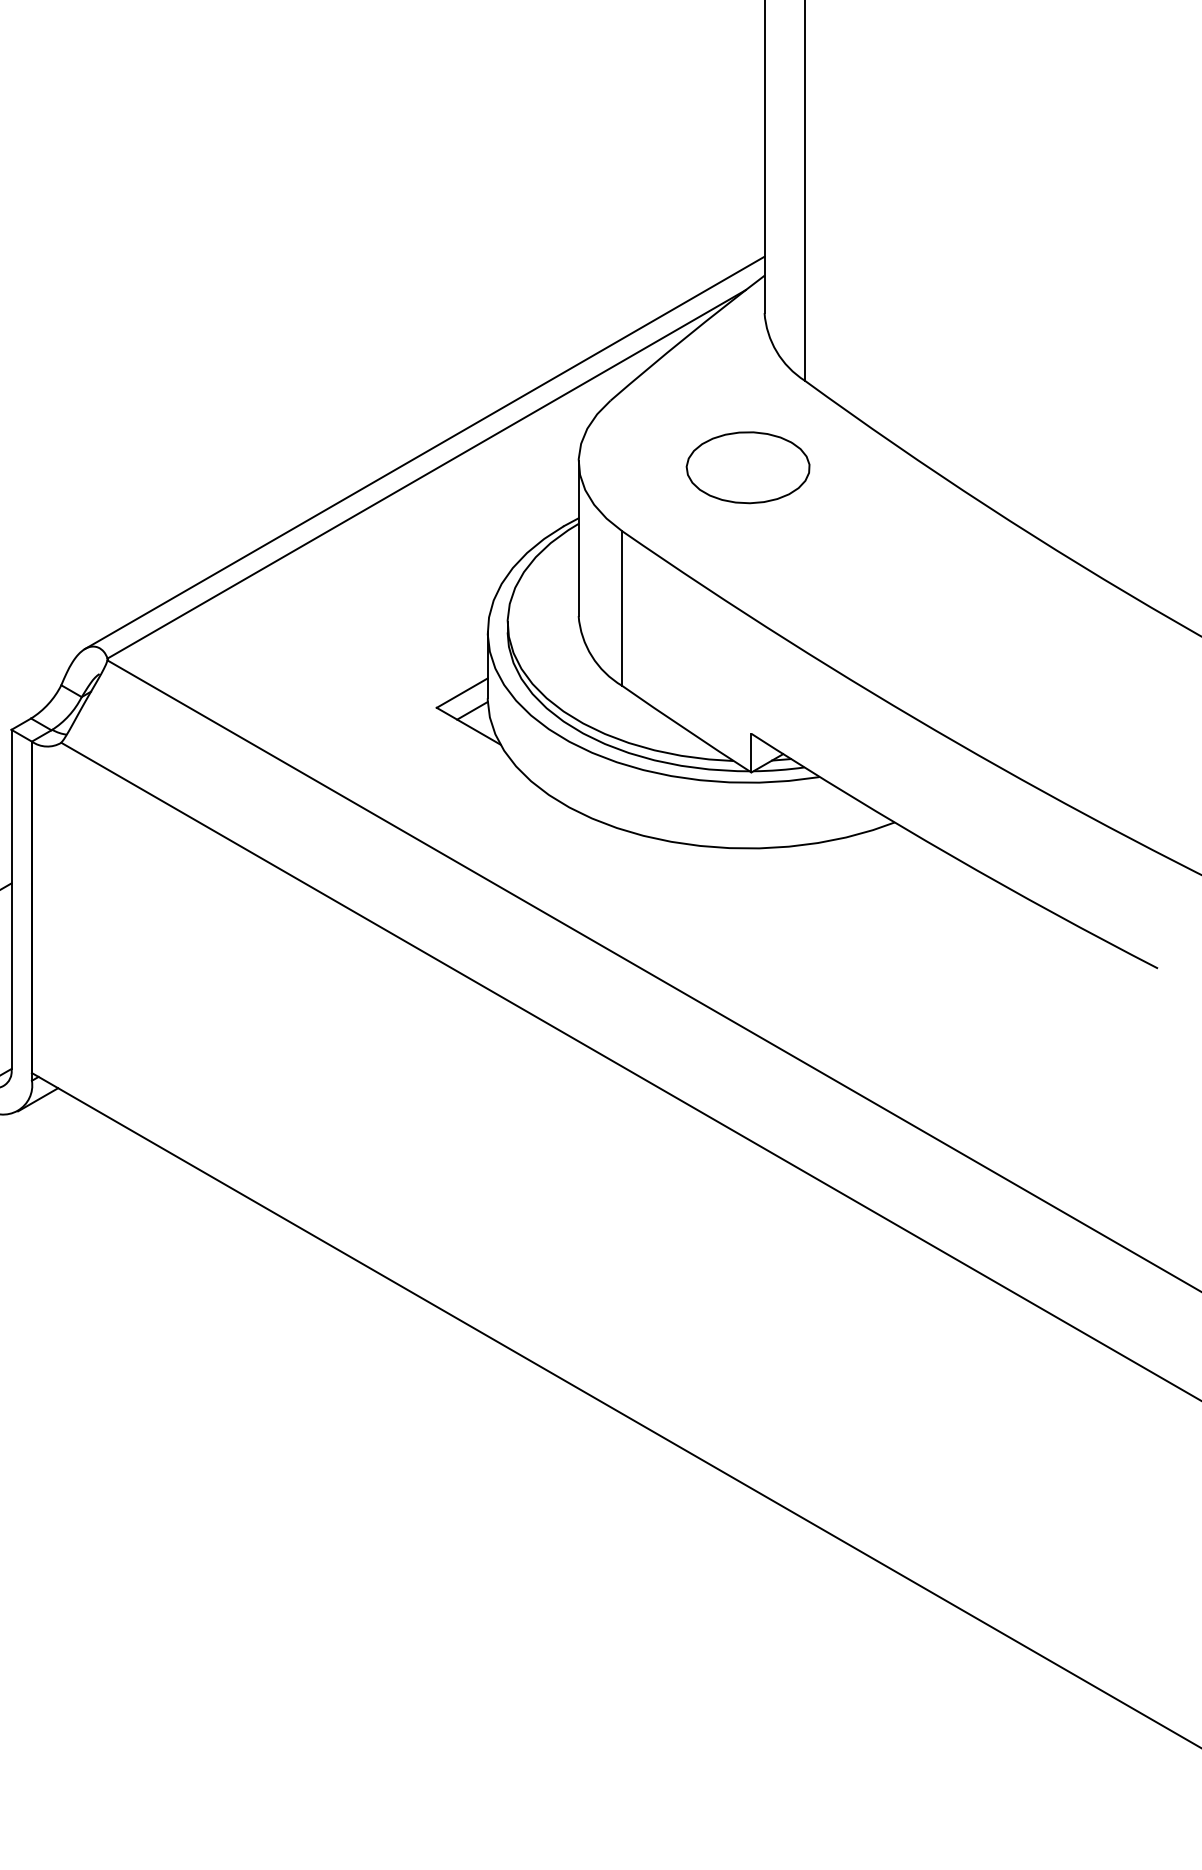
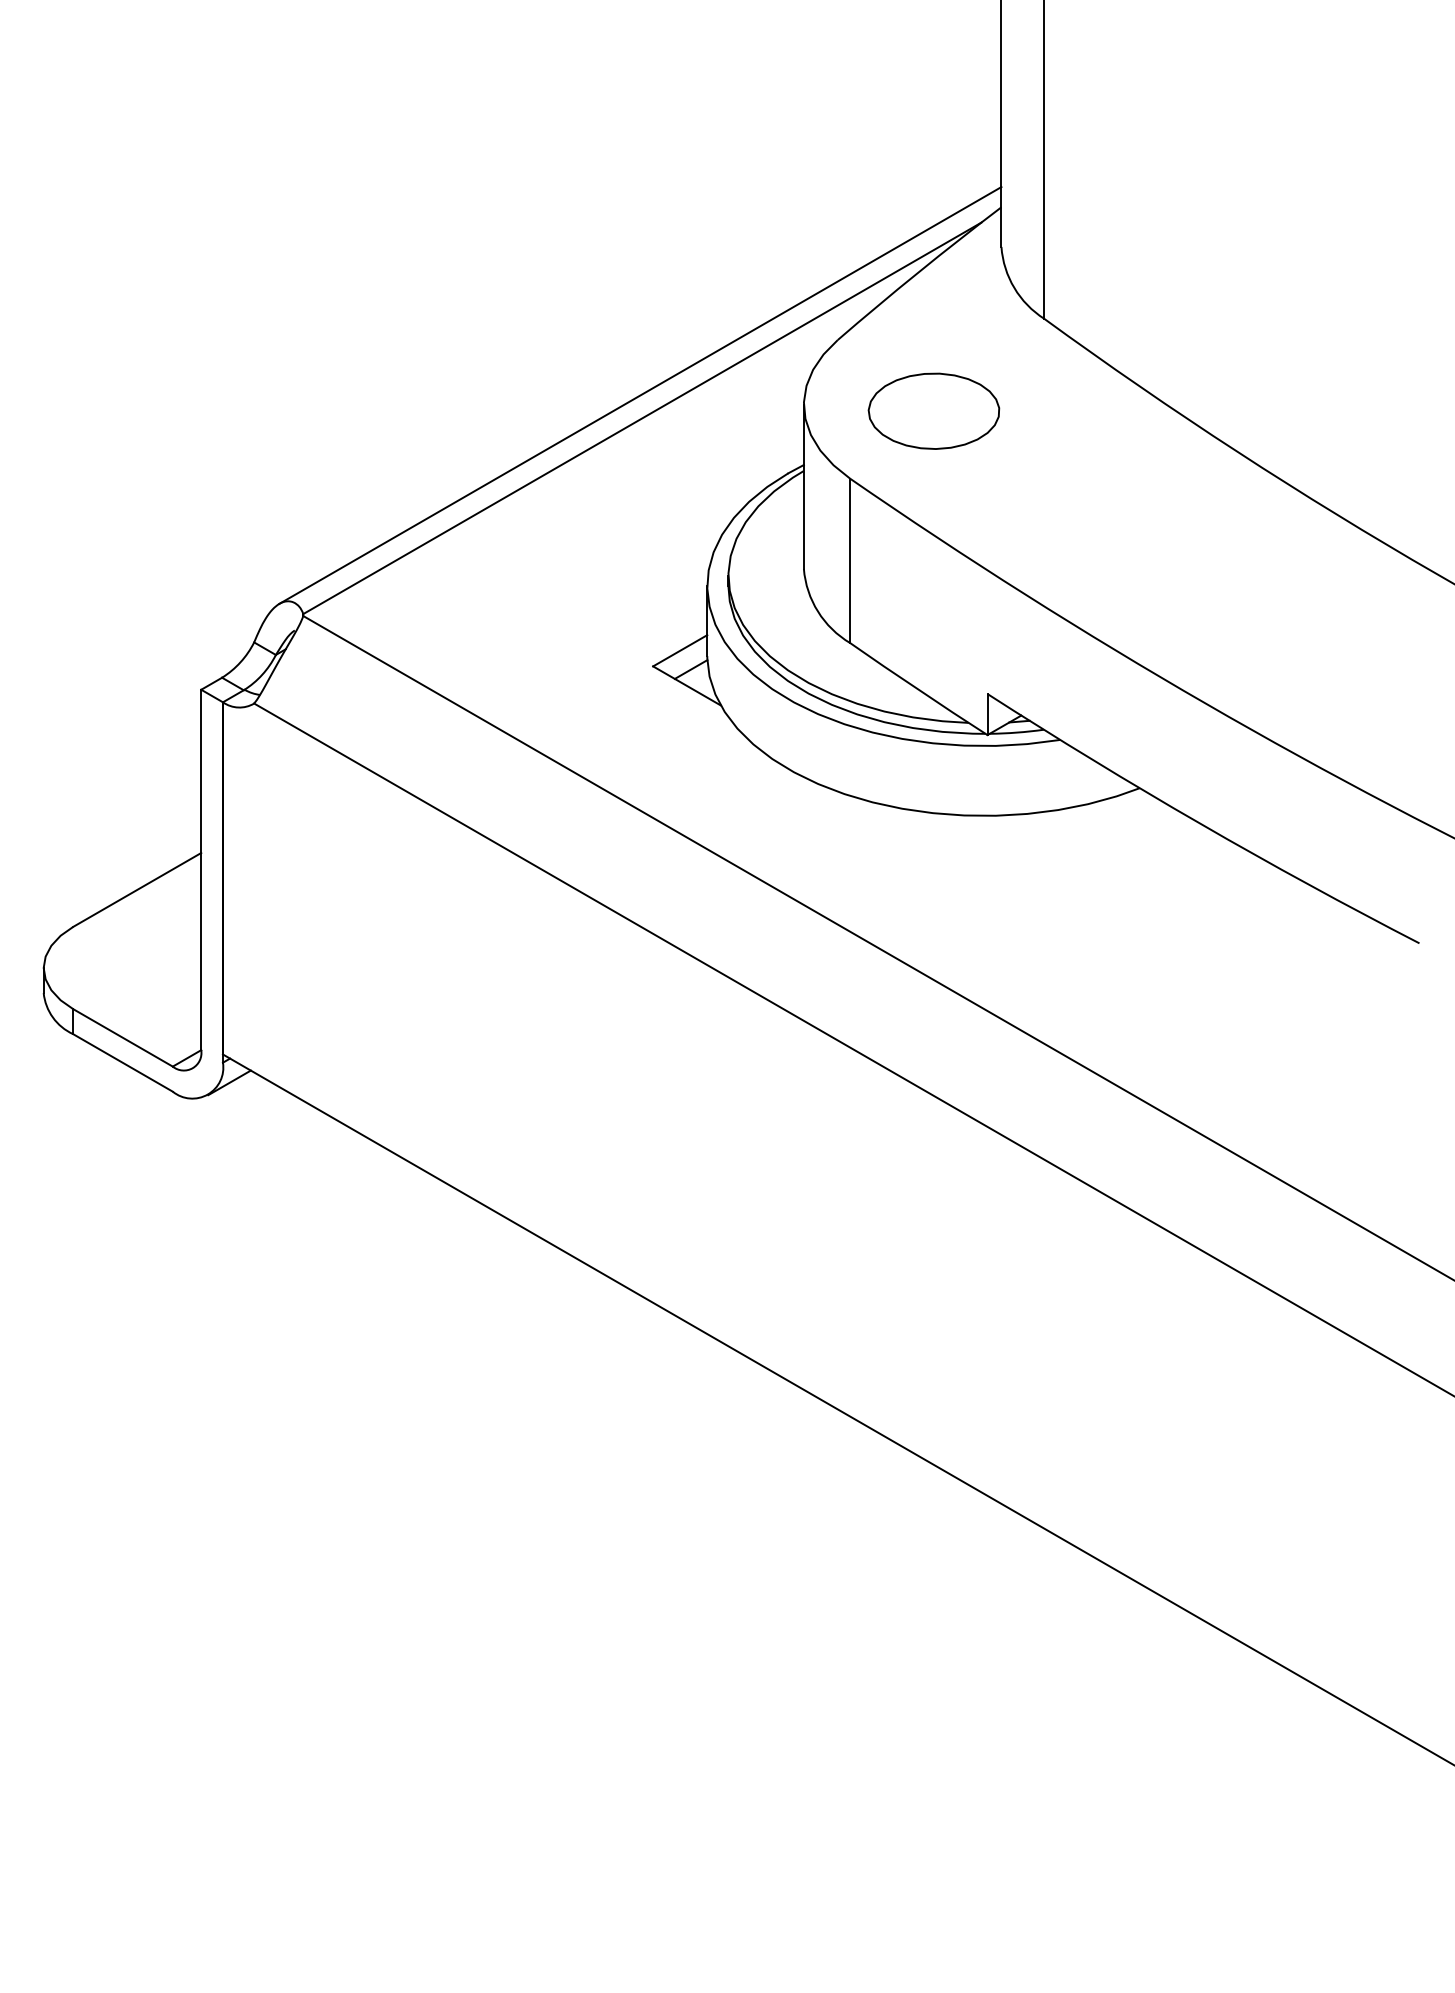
part: (747, 467) -> (933, 410), moved

